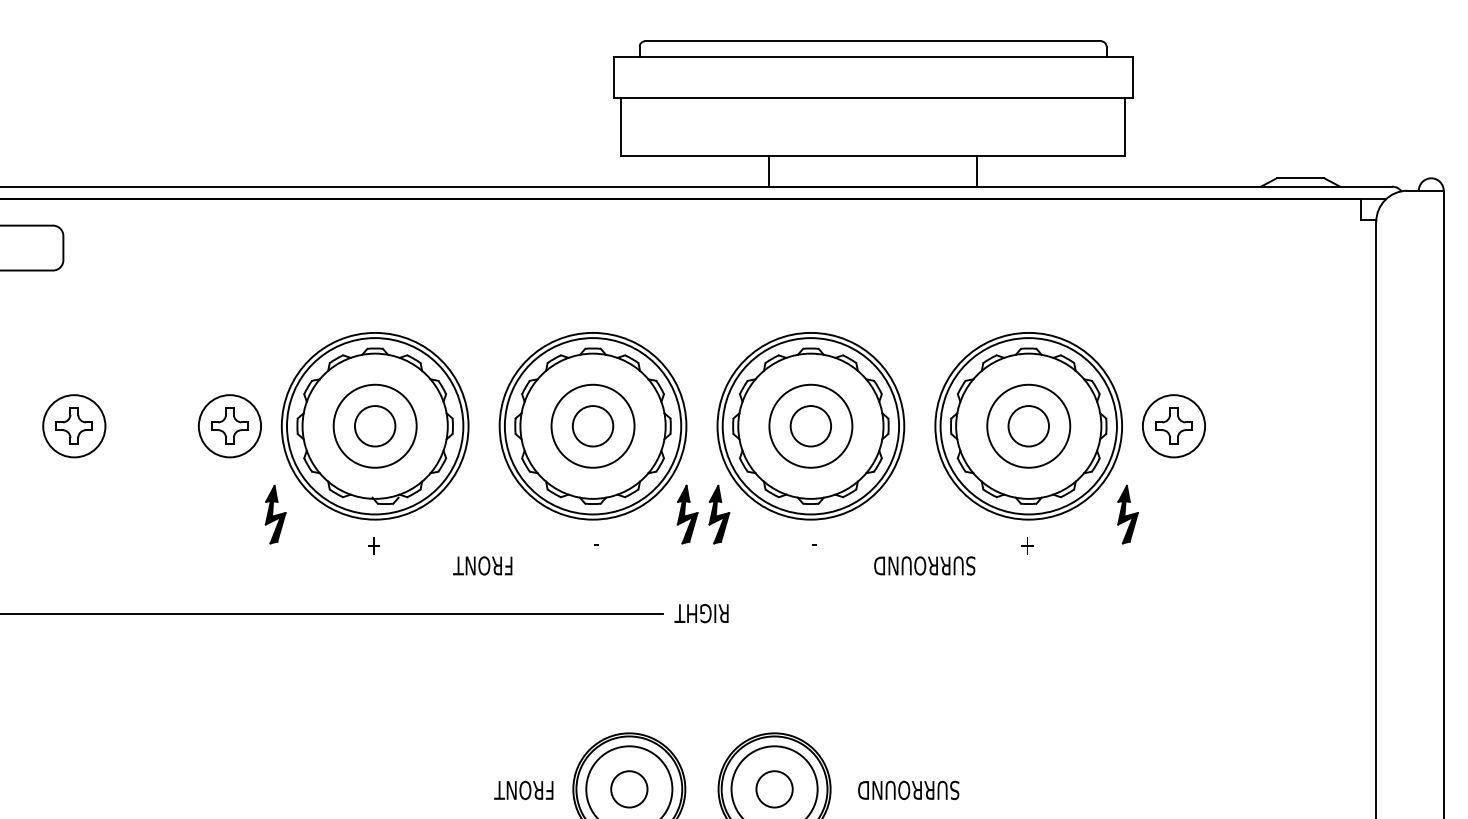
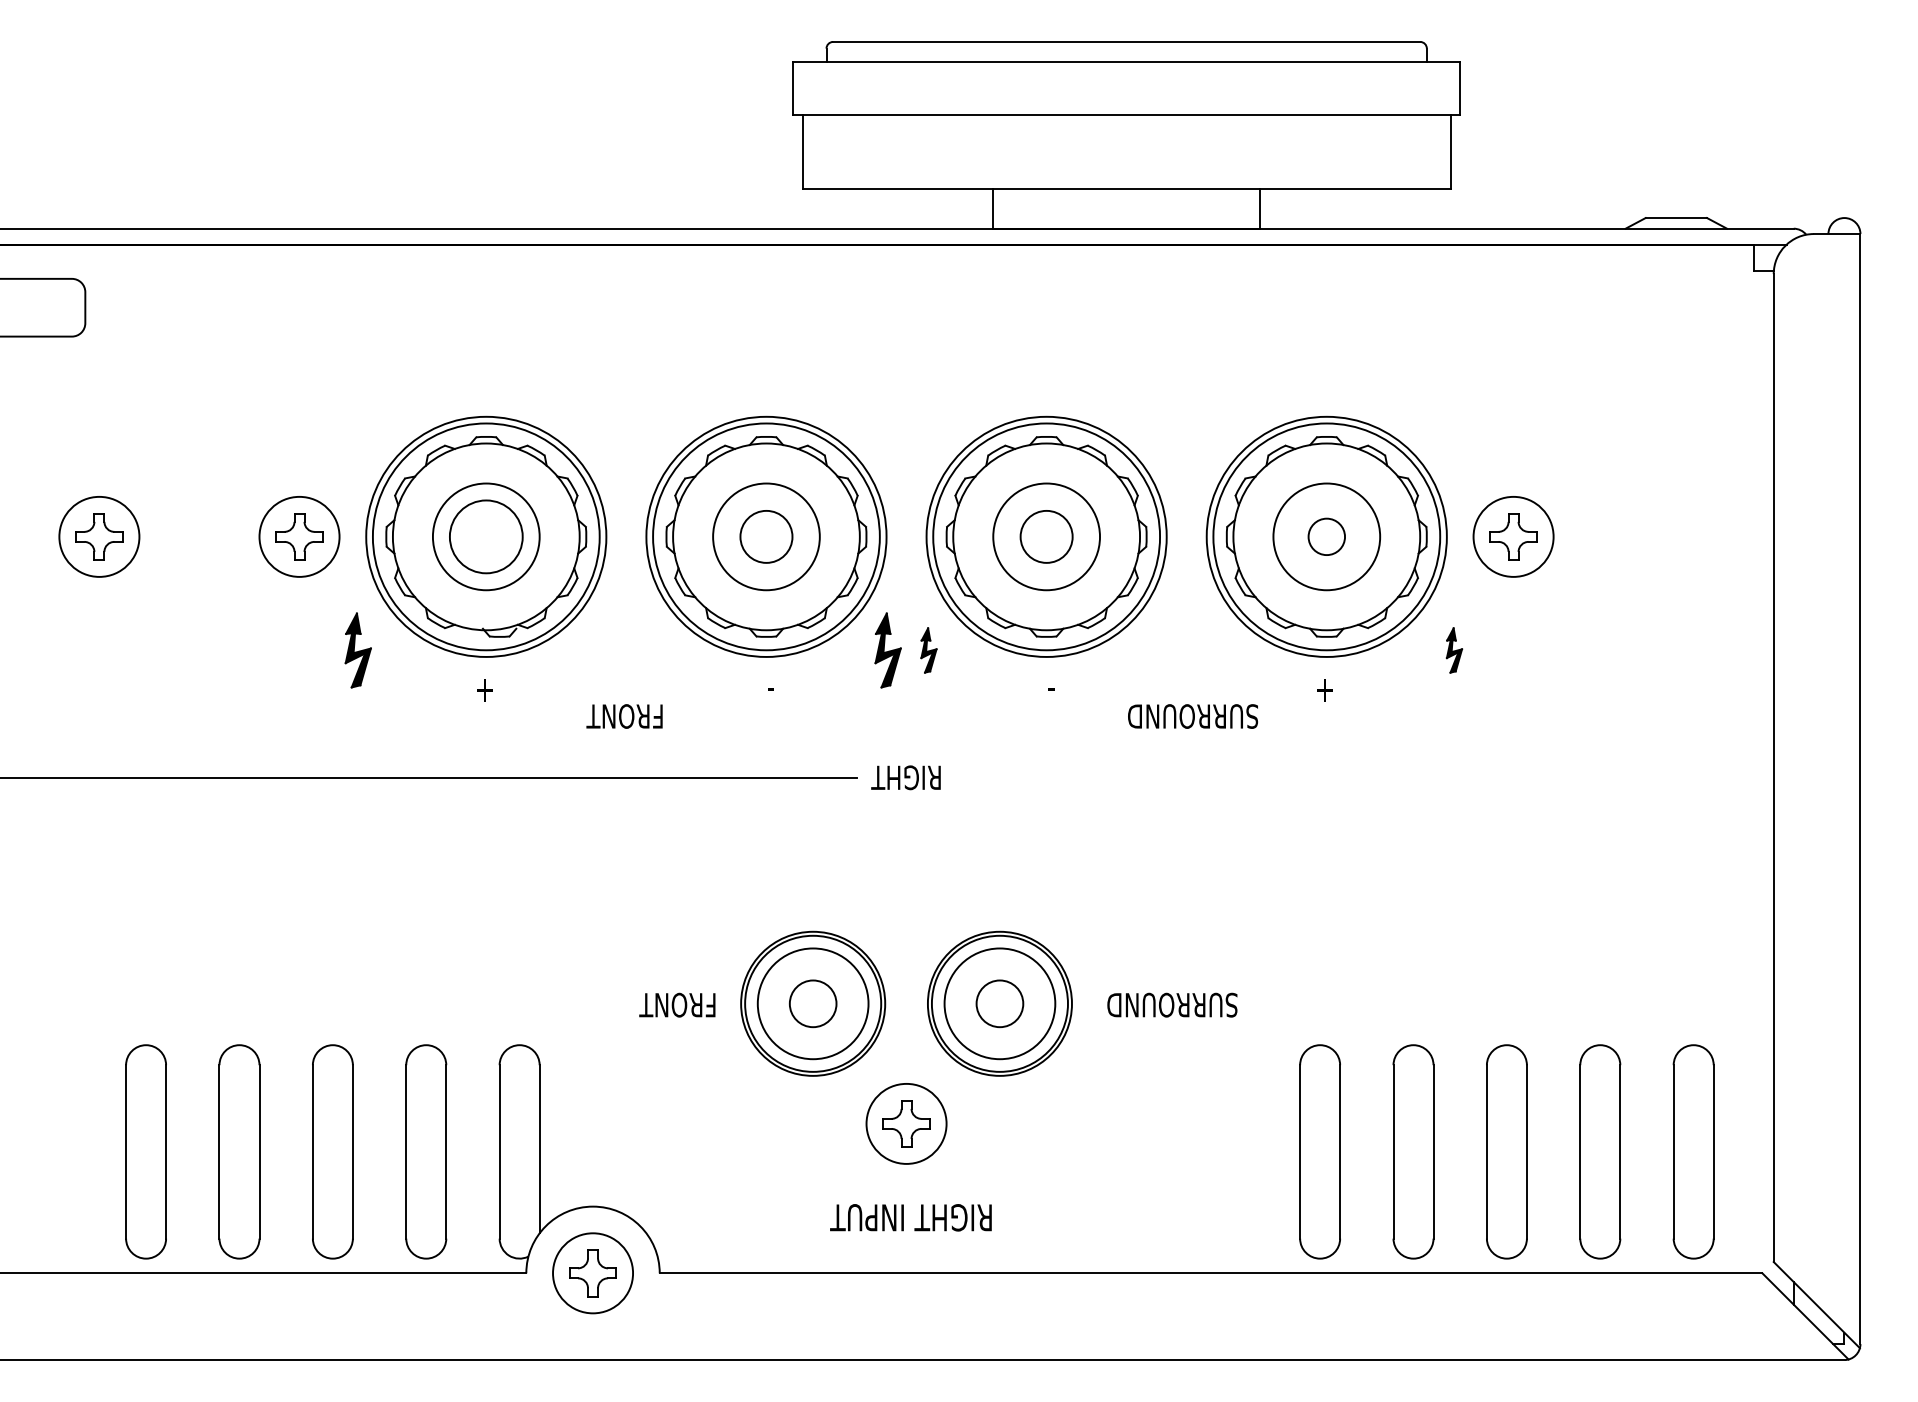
circle: (375, 425) -> (486, 536), size x1.4
circle: (1028, 425) -> (1326, 536), size x0.7
part: (719, 514) -> (928, 650), size x0.6
part: (1128, 514) -> (1454, 650), size x0.6

